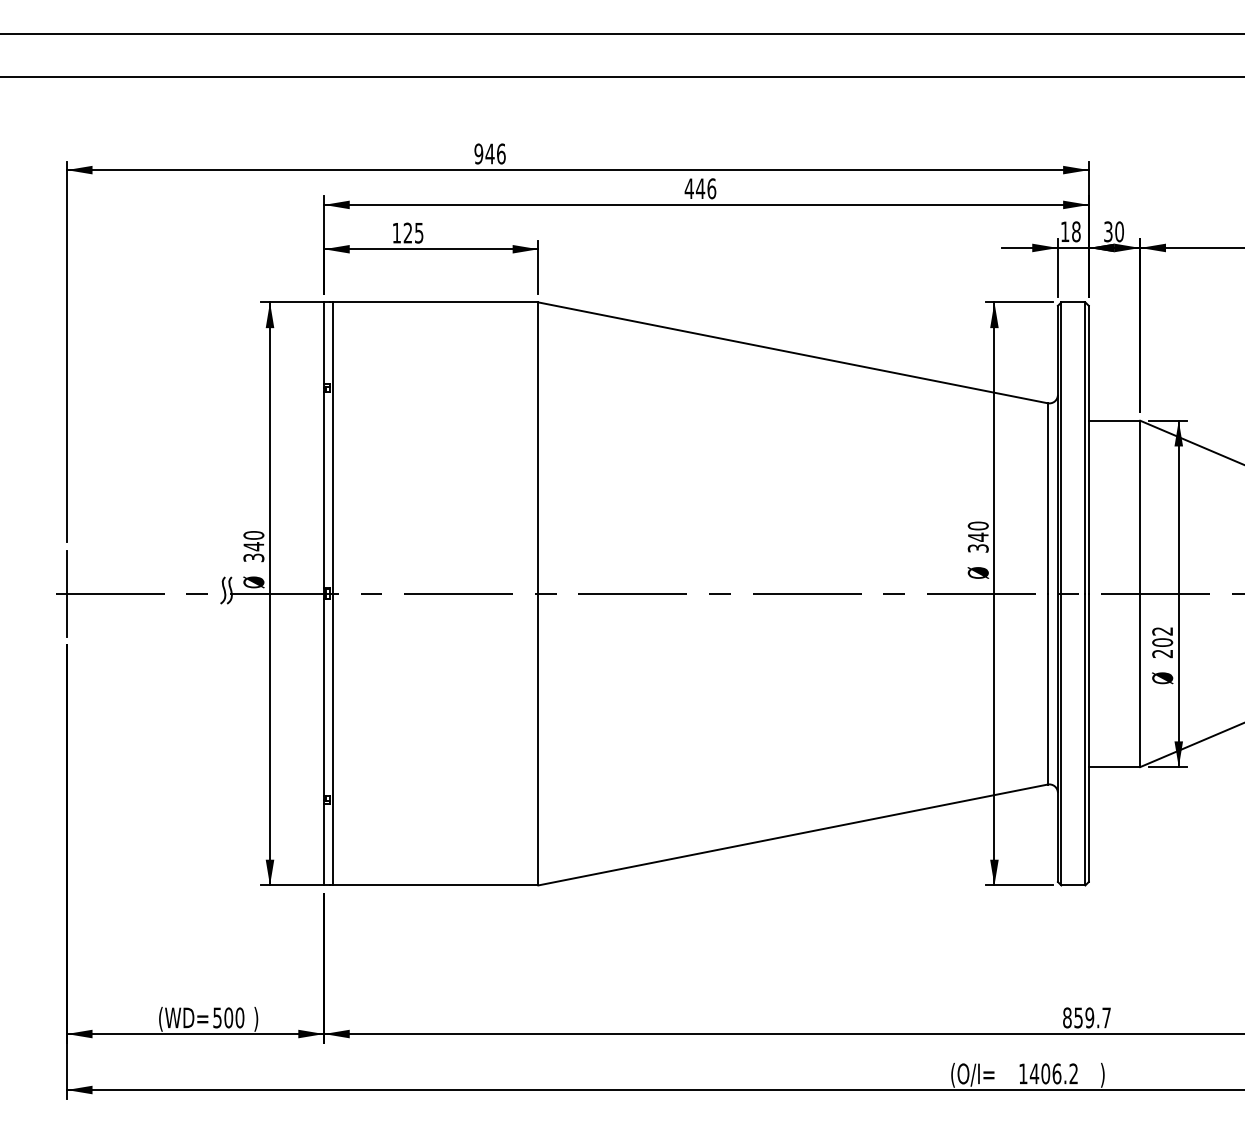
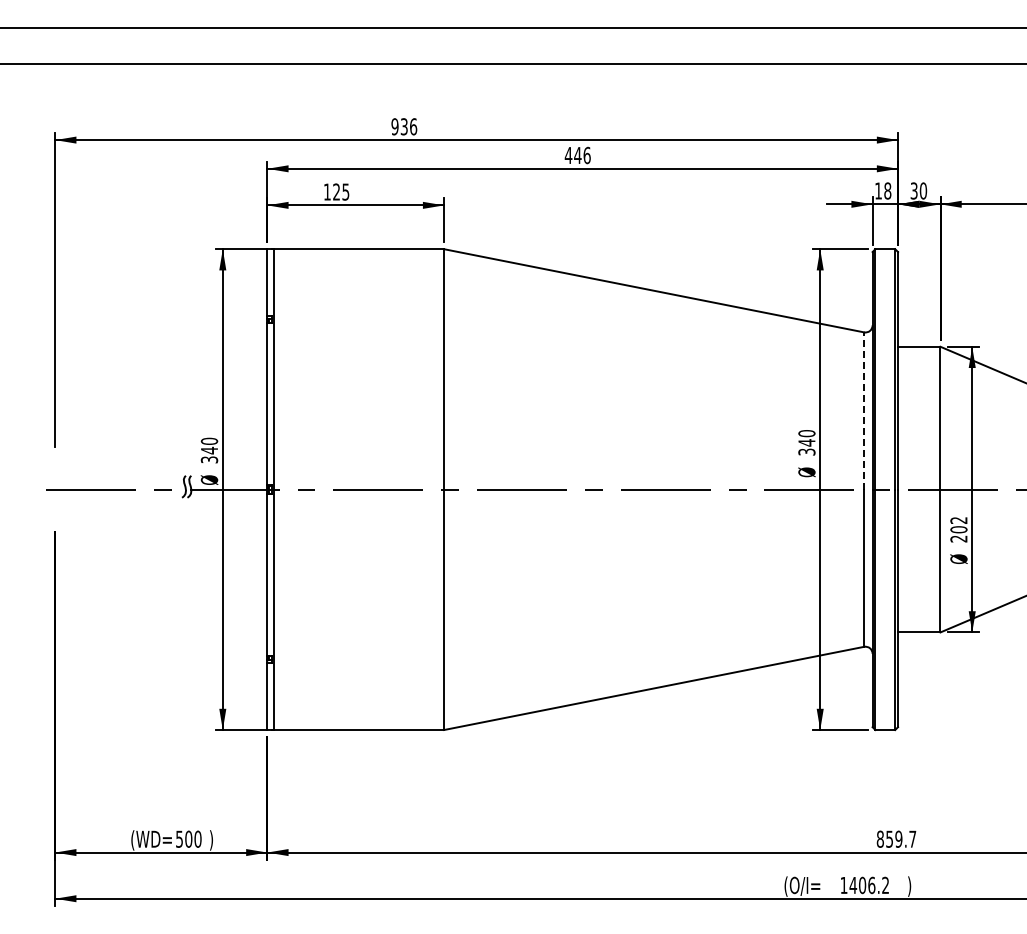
text: (490, 153) -> (404, 126), 946 -> 936
line: (1048, 499) -> (864, 411), solid -> dashed
line: (67, 593) -> (55, 489), removed

